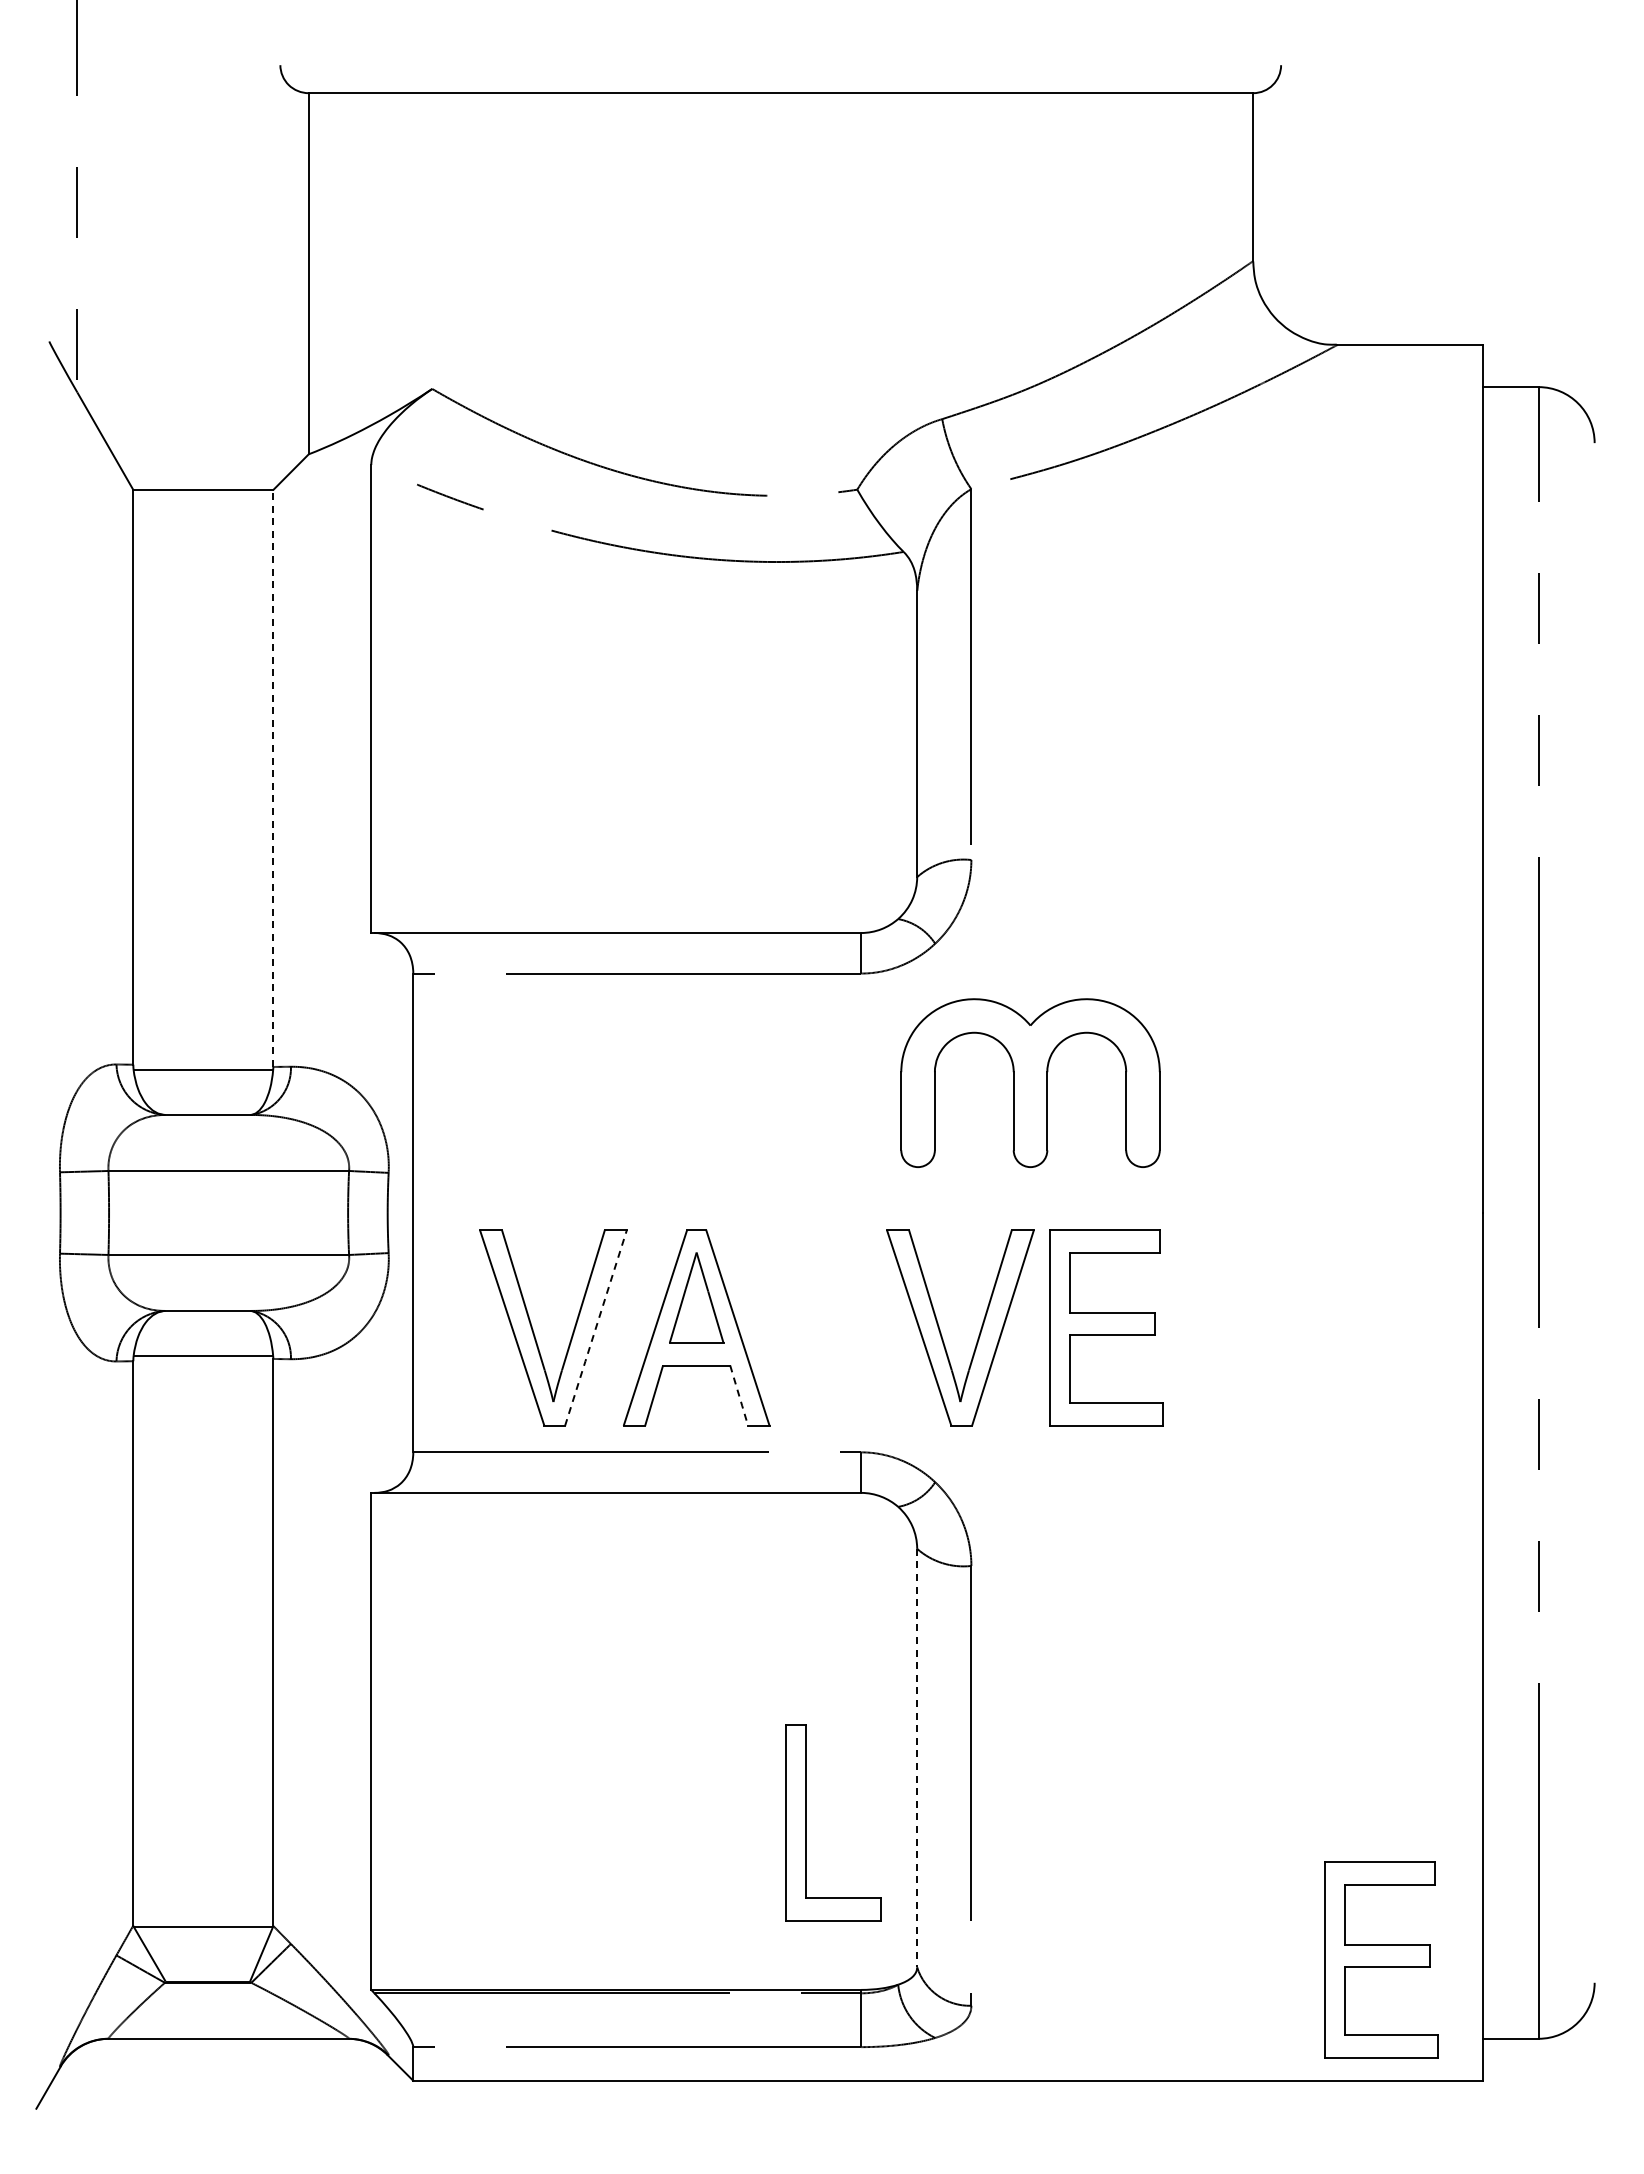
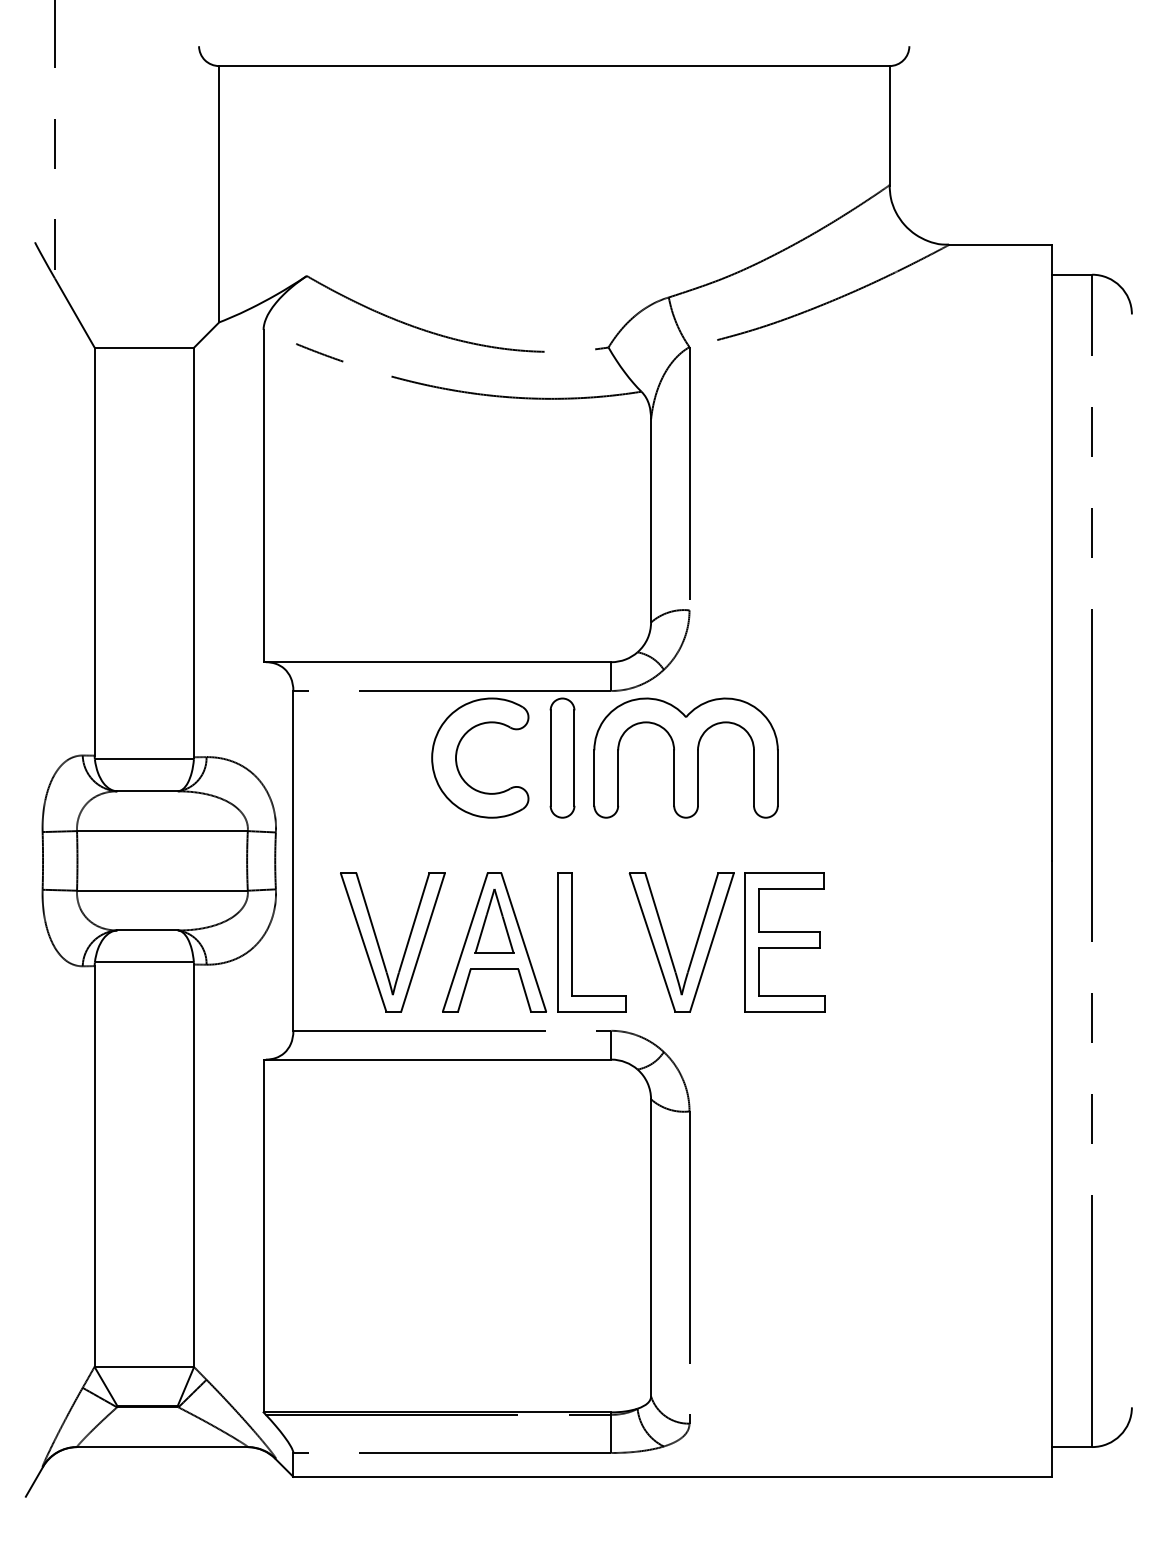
line: (273, 777) -> (194, 551), dashed -> solid
part: (644, 1059) -> (457, 751), added
part: (792, 1067) -> (562, 757), added
part: (1030, 1082) -> (686, 757), moved
line: (596, 1327) -> (423, 942), dashed -> solid
line: (739, 1395) -> (524, 990), dashed -> solid
line: (917, 1758) -> (651, 1248), dashed -> solid
part: (806, 1822) -> (572, 942), moved
part: (1381, 1959) -> (980, 1390), removed

